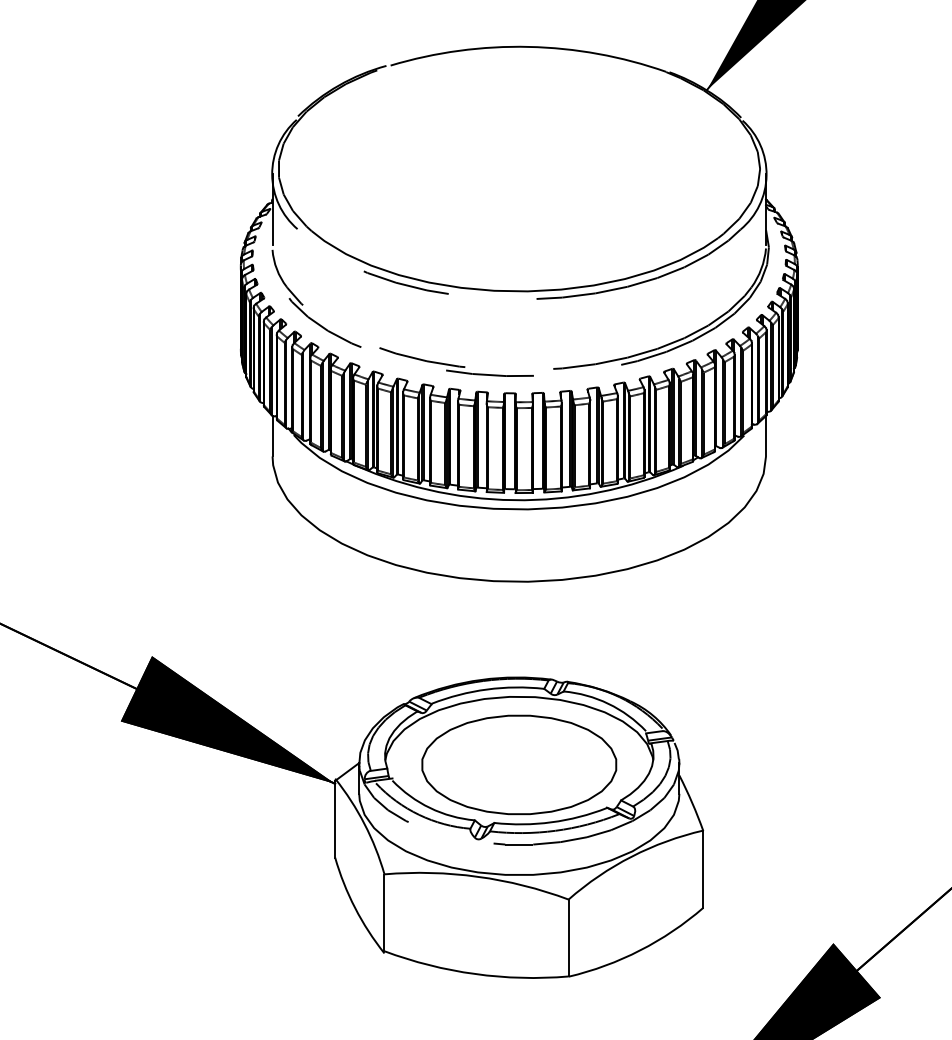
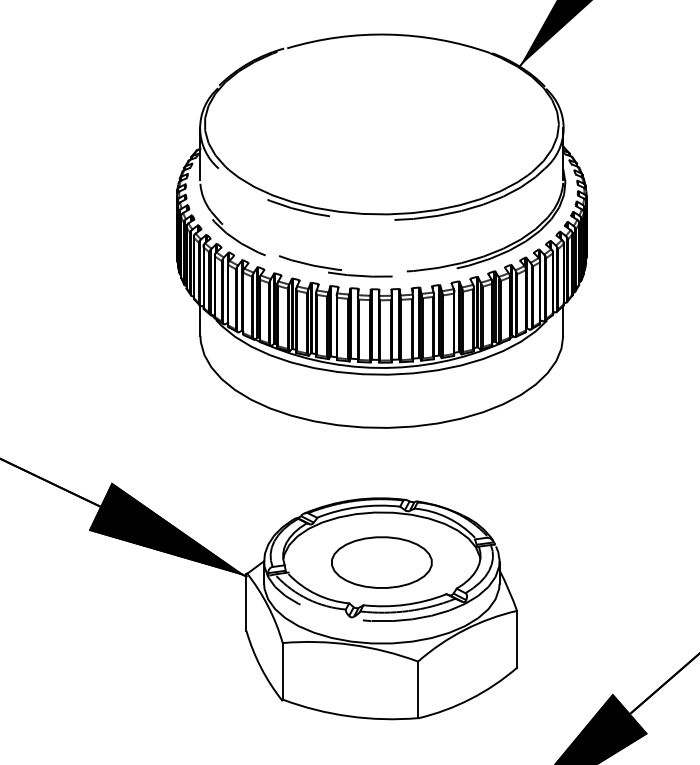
part: (519, 764) -> (381, 562), size x0.7

